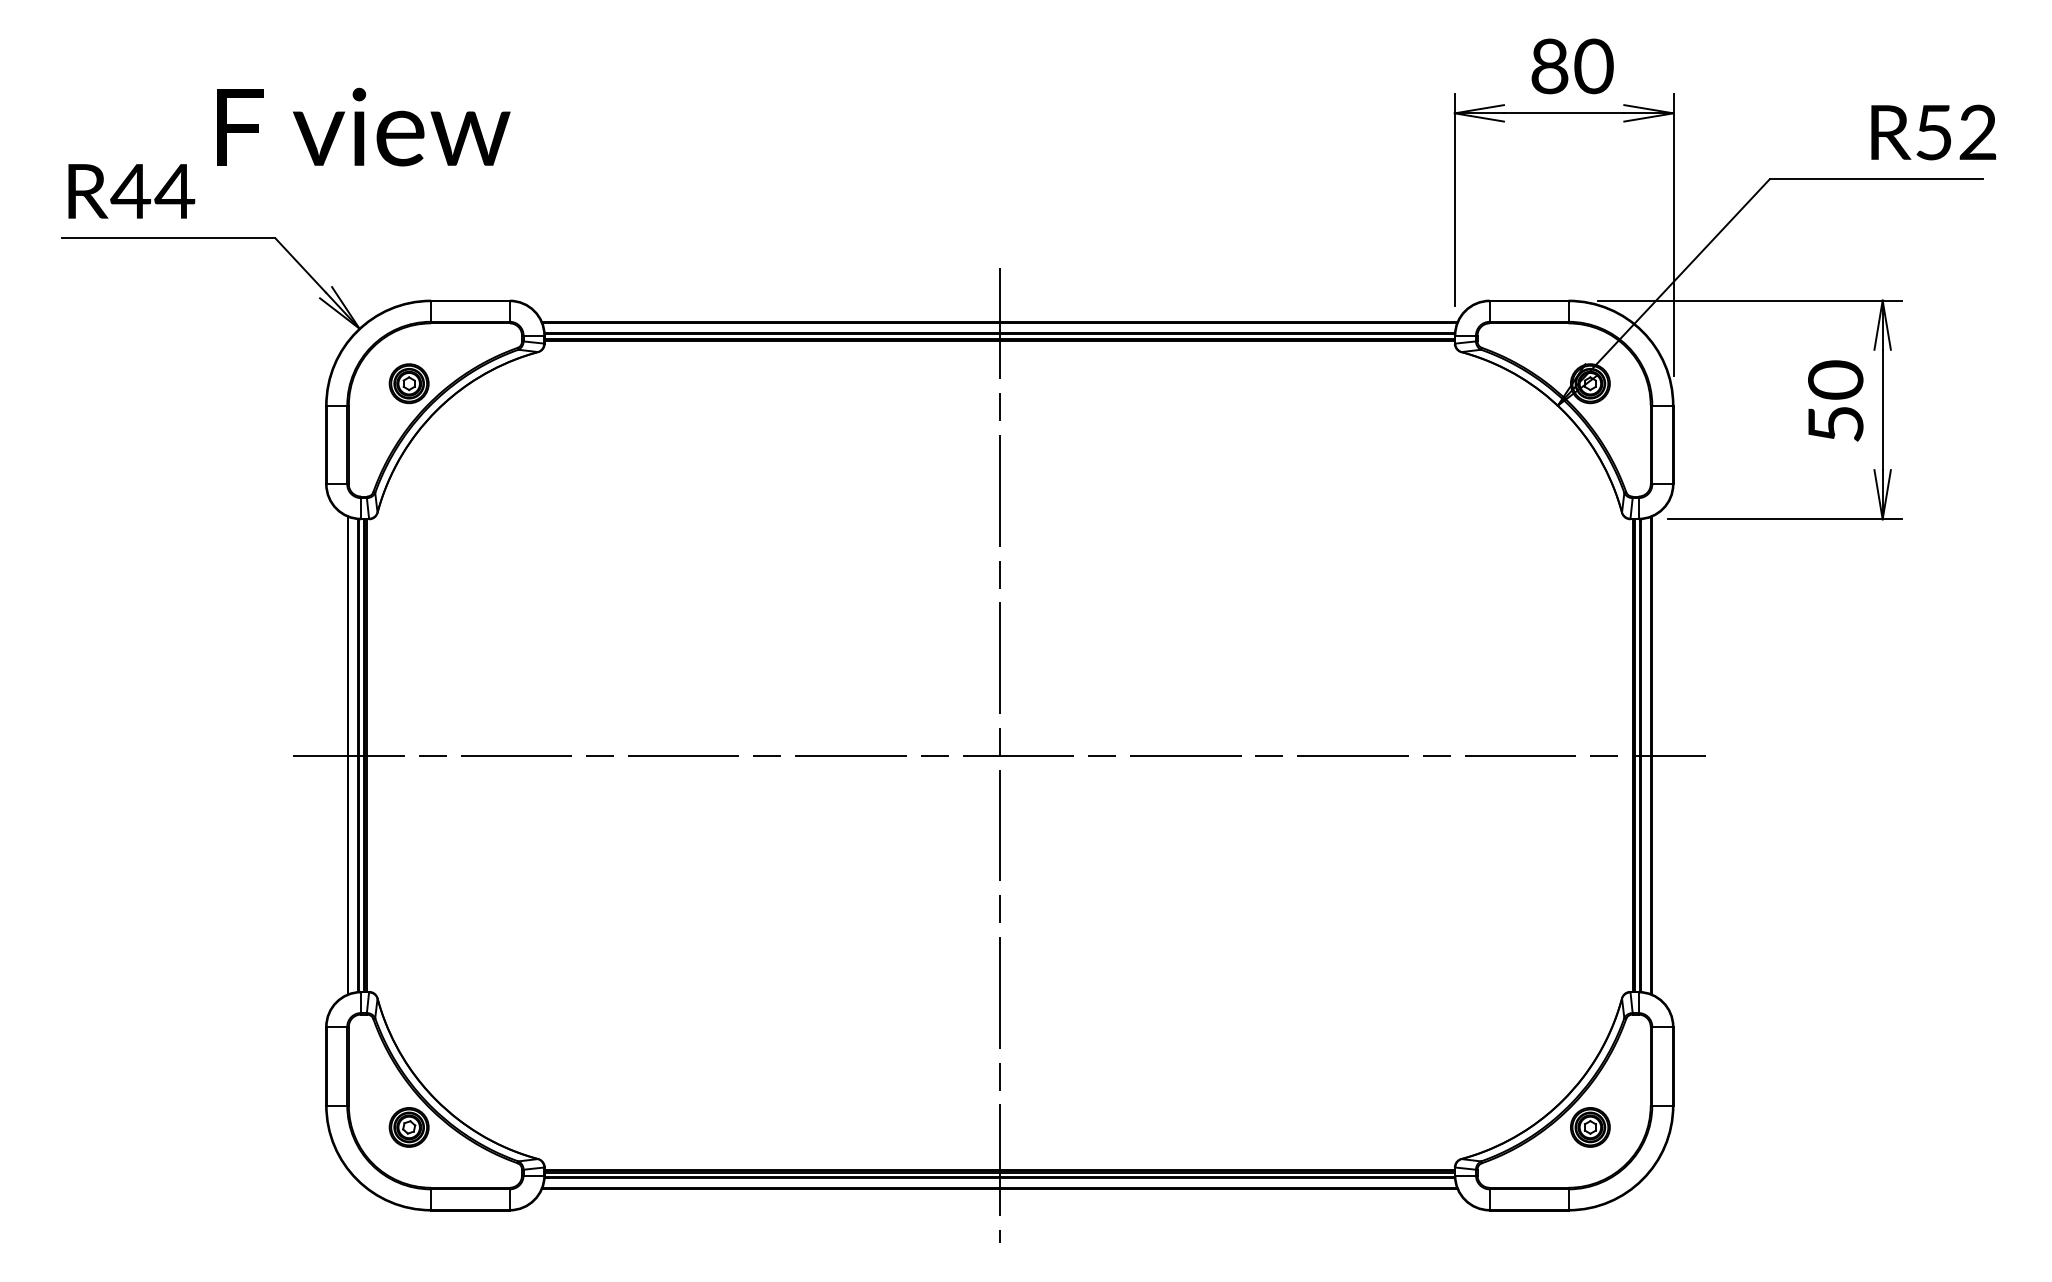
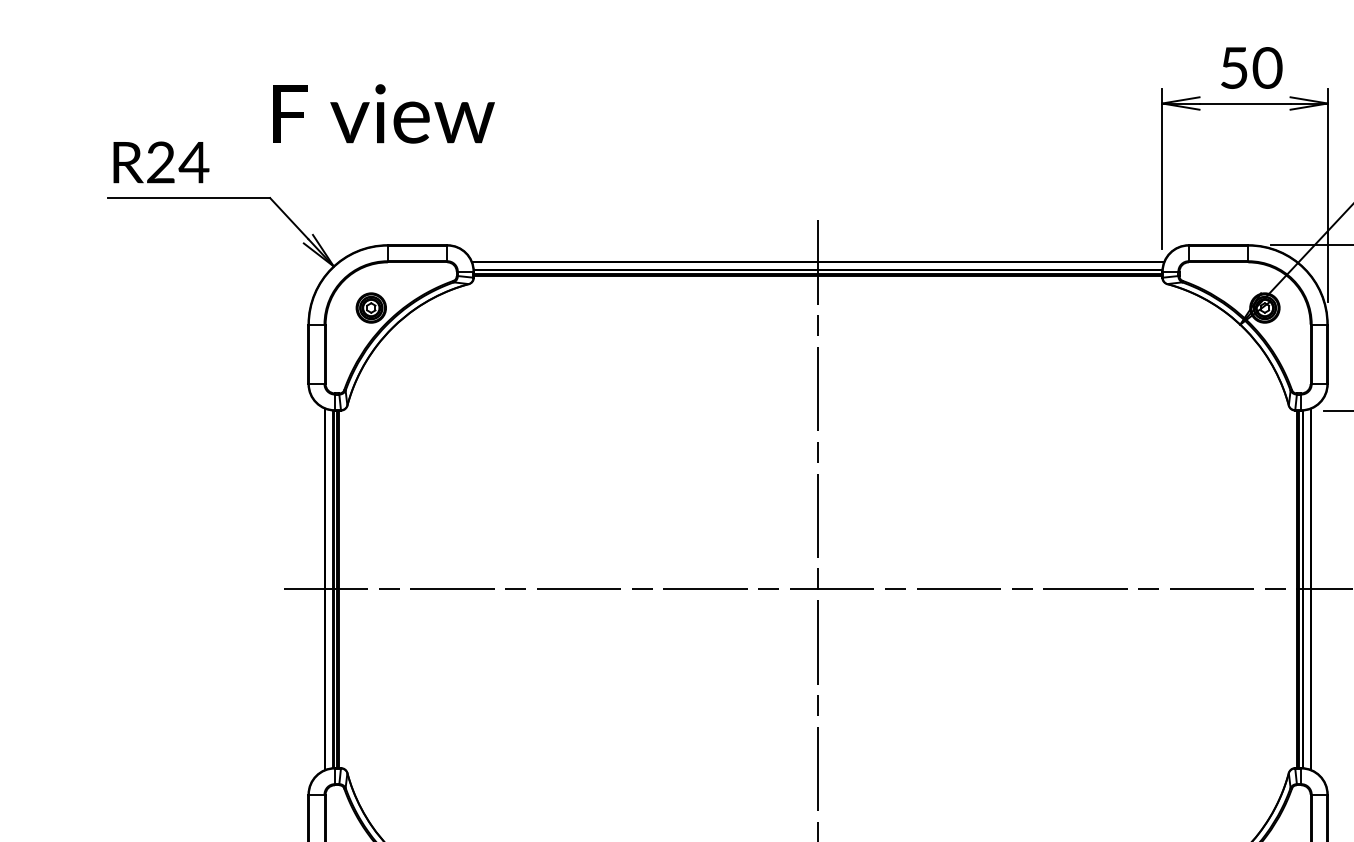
text: (1549, 66) -> (1233, 68), 80 -> 50
text: (363, 126) -> (383, 113), moved
text: (130, 190) -> (160, 161), R44 -> R24

